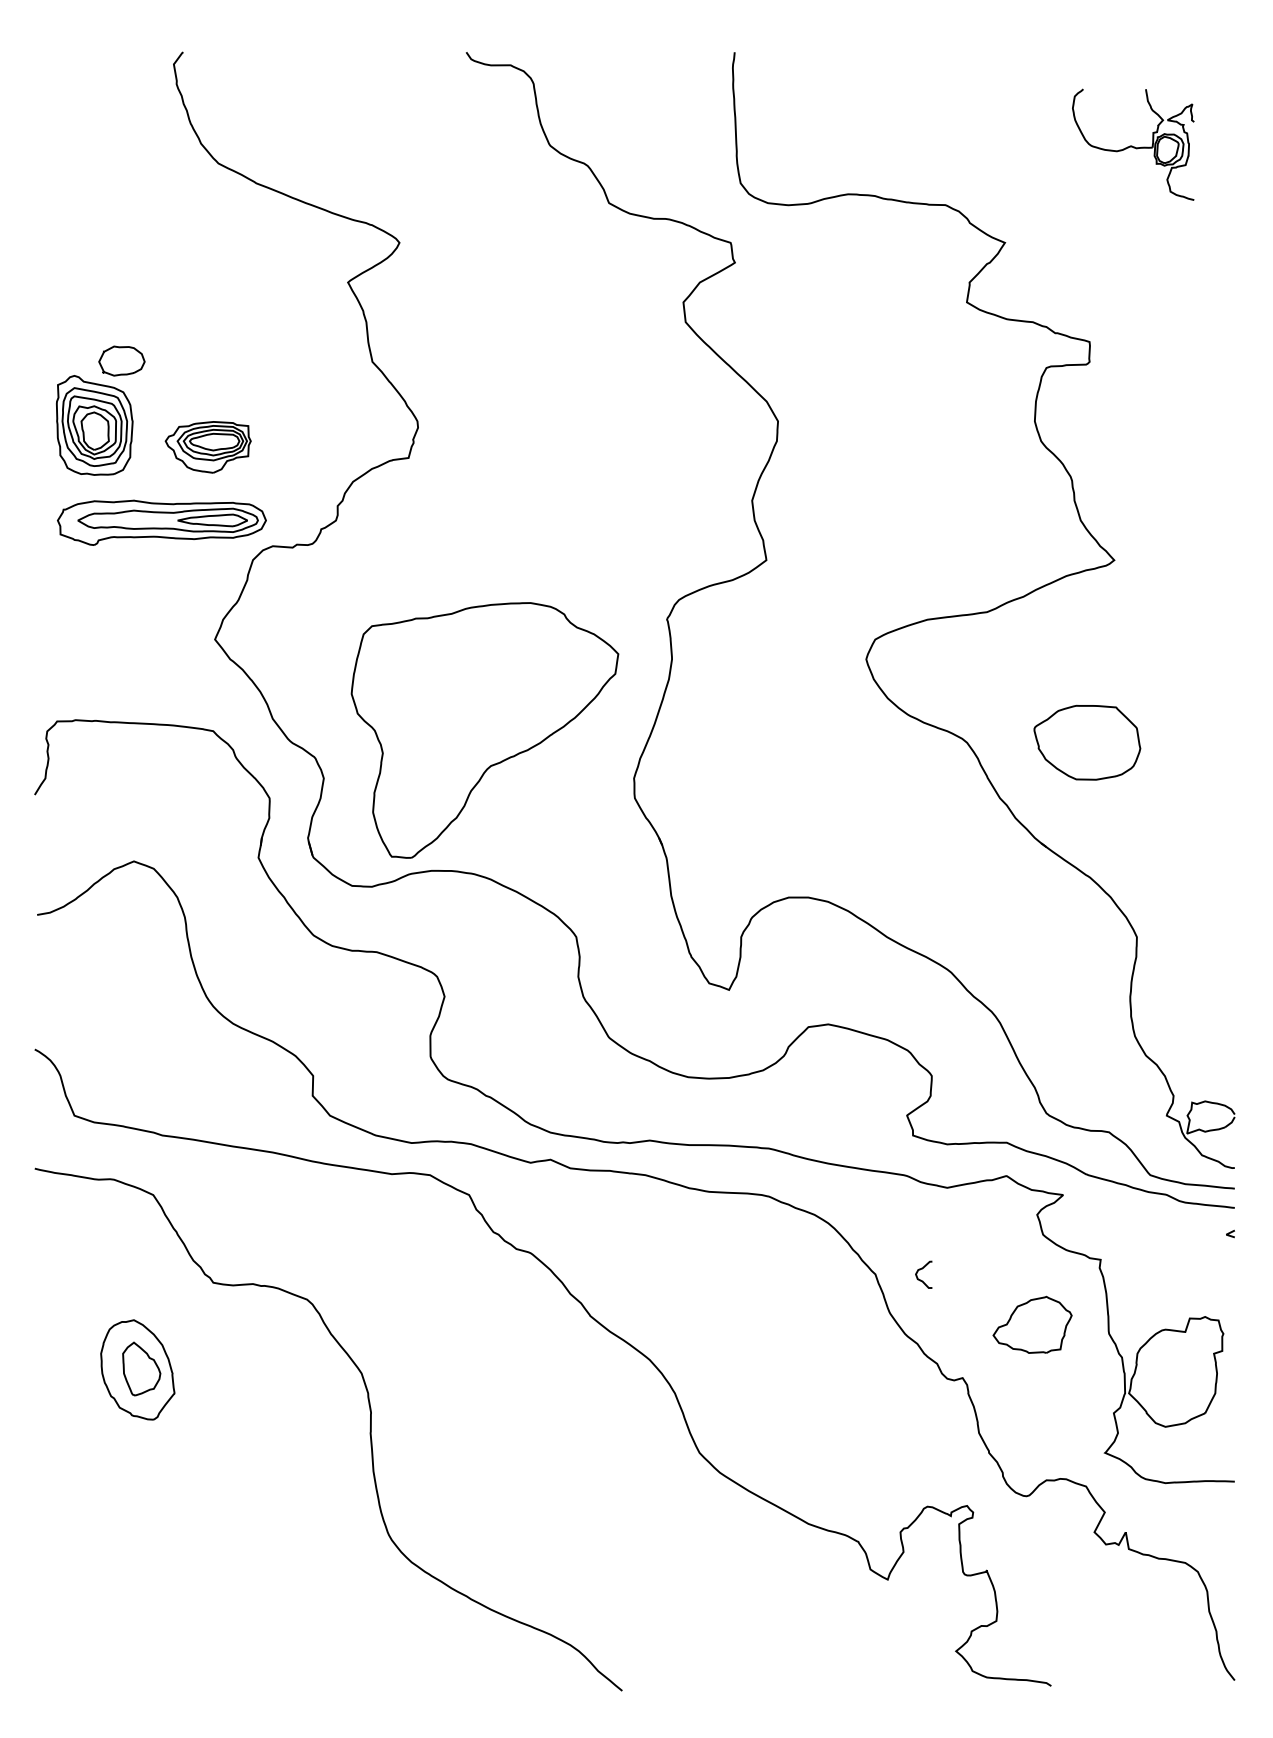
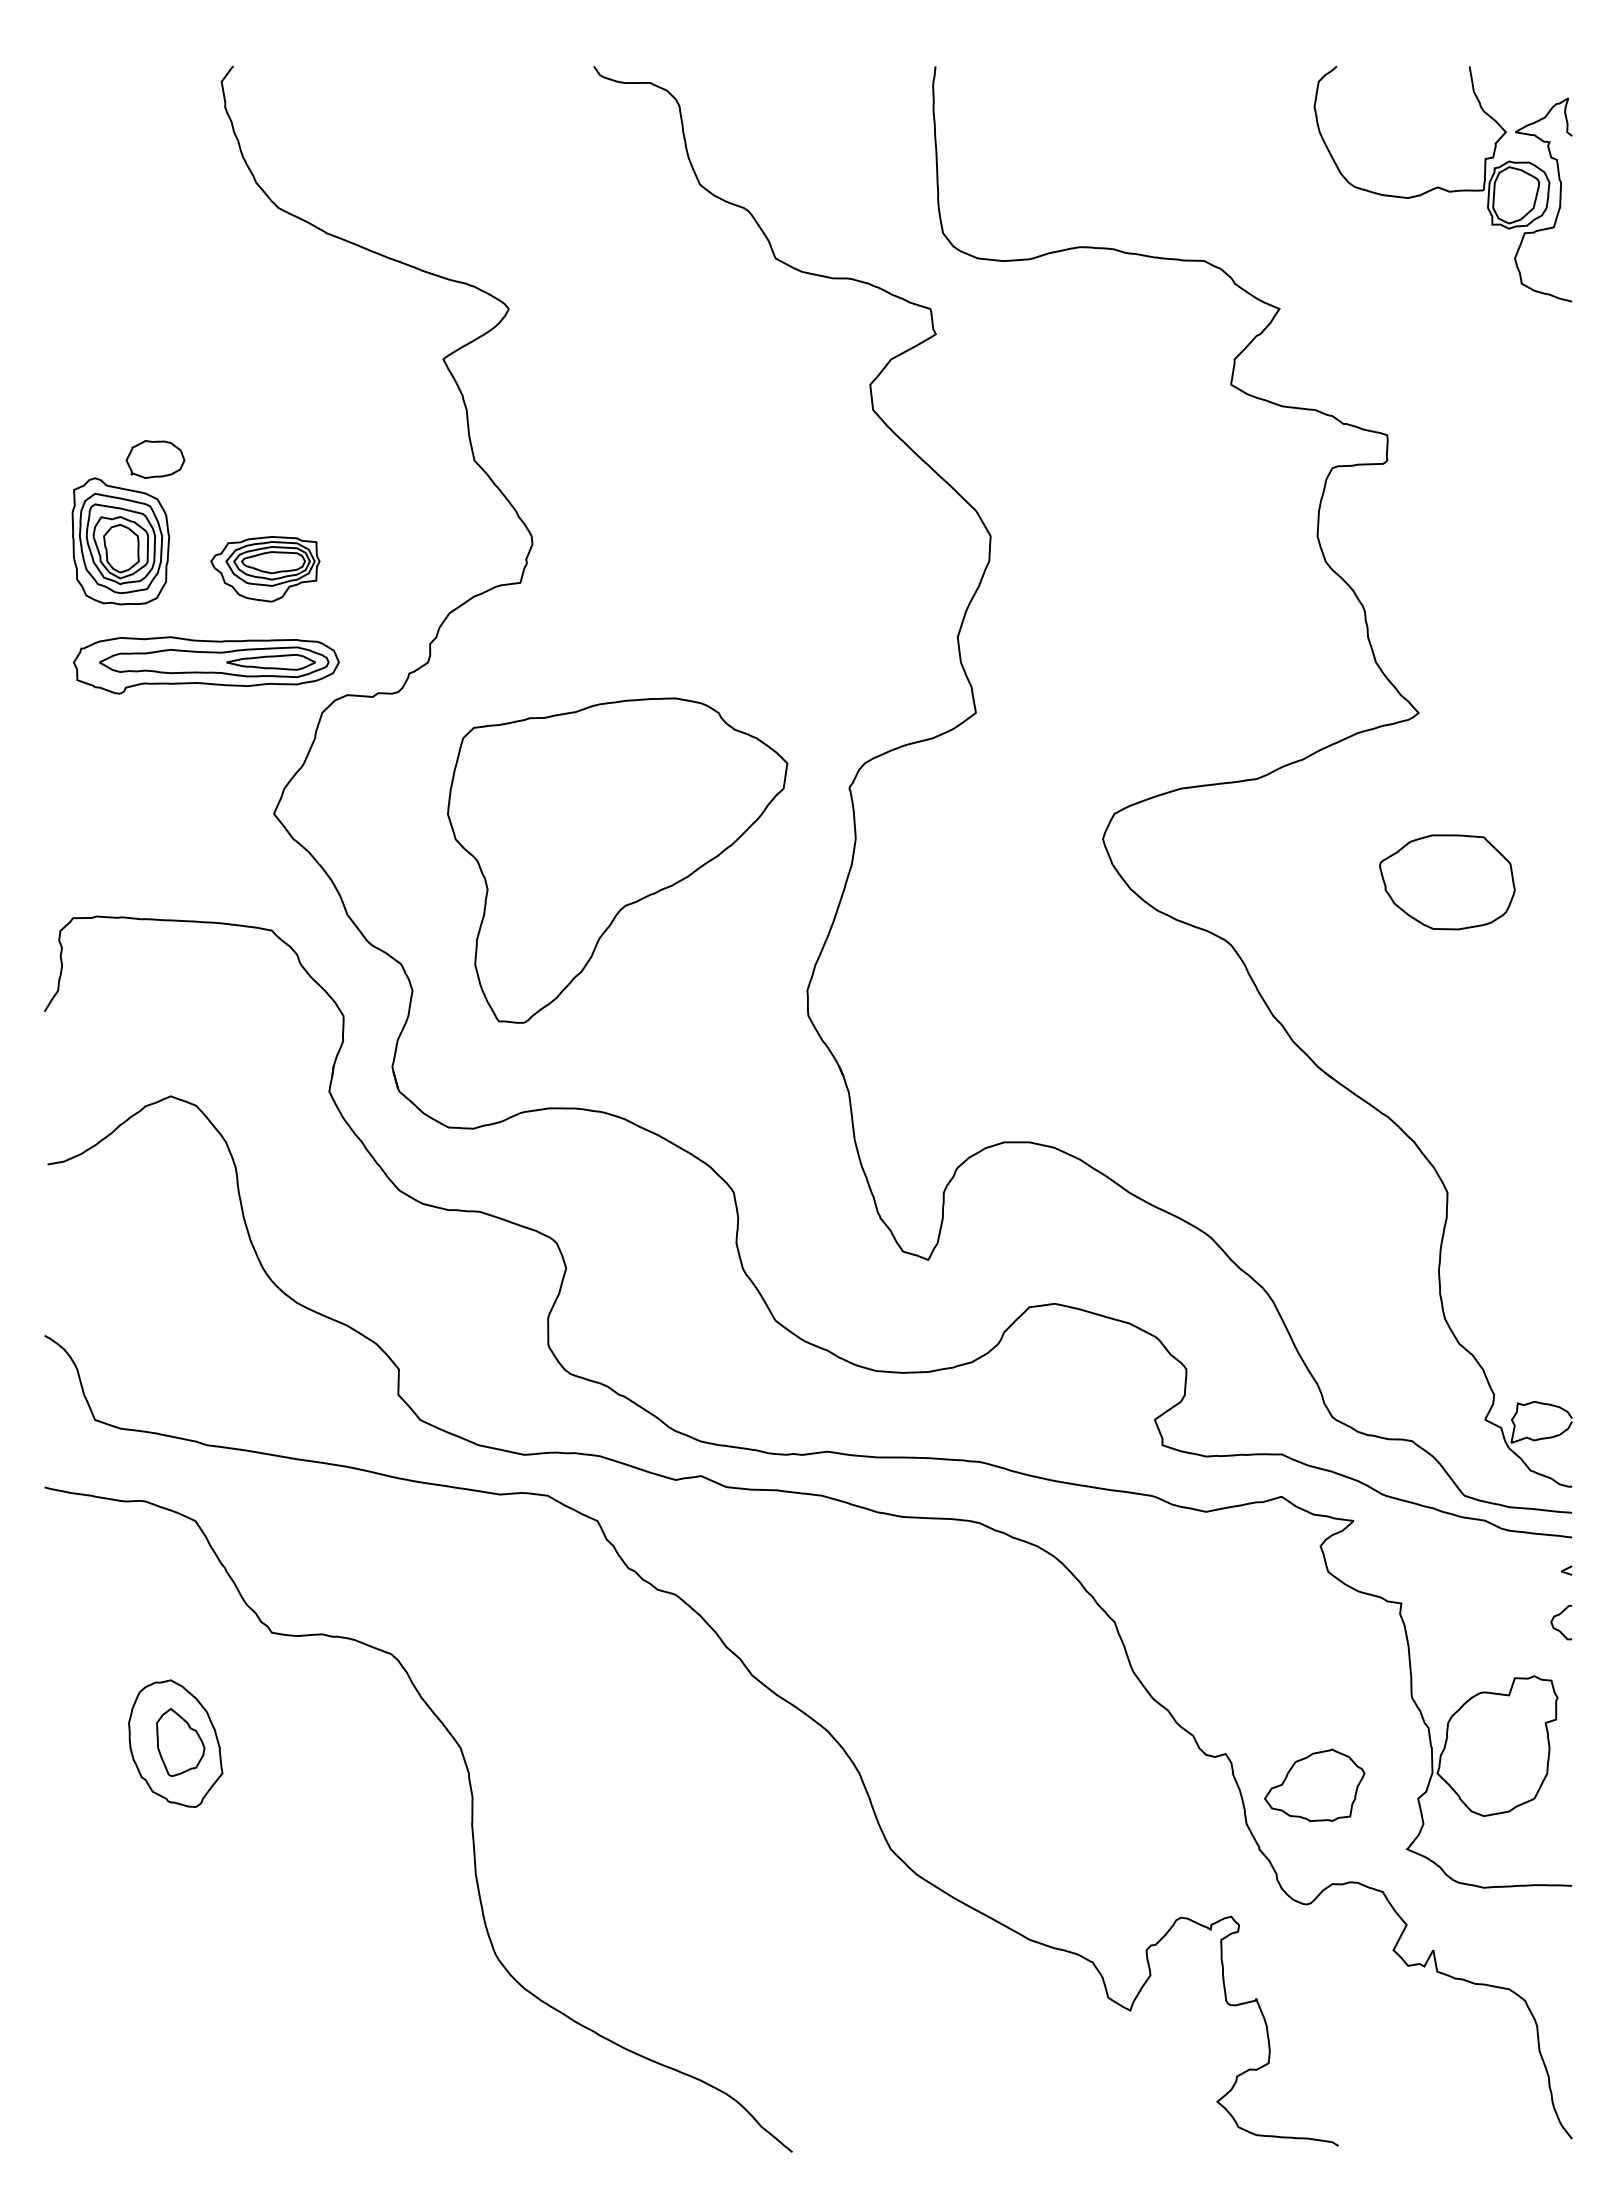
part: (1132, 144) -> (1442, 183), size x1.67
part: (484, 730) -> (617, 860), moved
part: (1087, 742) -> (1447, 882), moved
curve: (920, 1270) -> (1557, 1616), moved
part: (1032, 1324) -> (1314, 1784), moved

